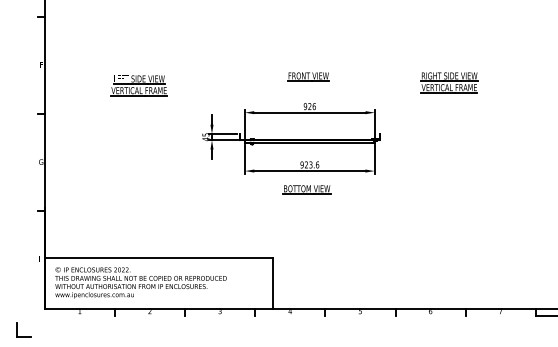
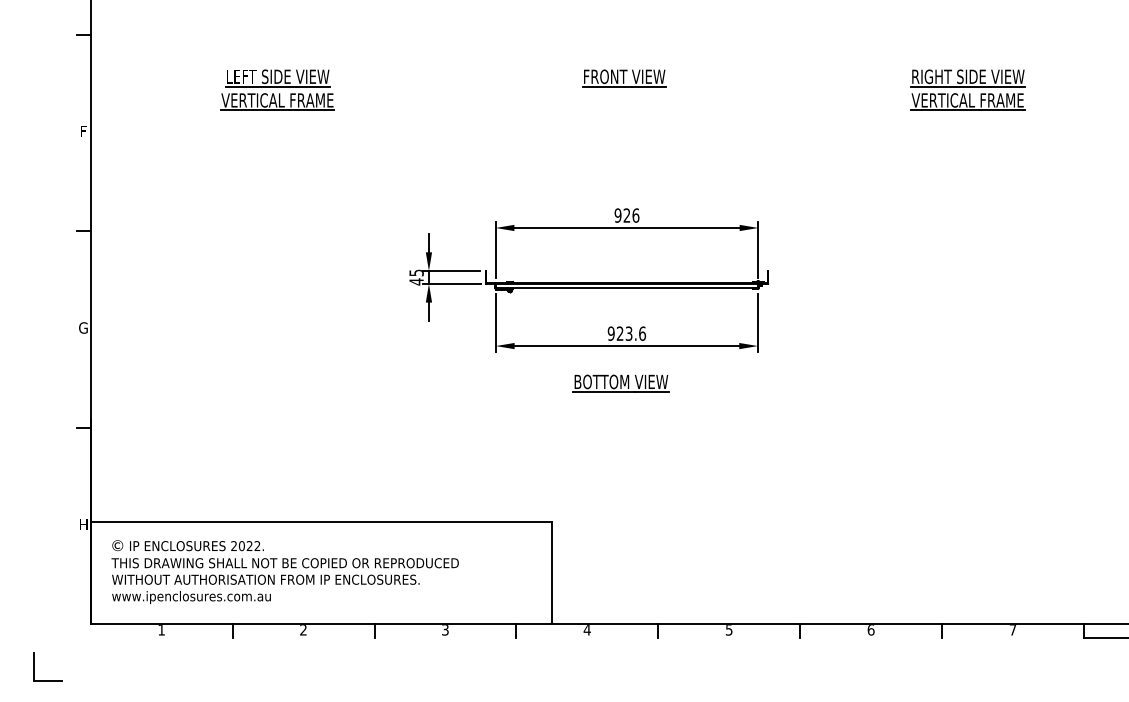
part: (308, 76) -> (624, 77), moved
part: (449, 82) -> (968, 90), moved
part: (138, 85) -> (276, 90), moved

